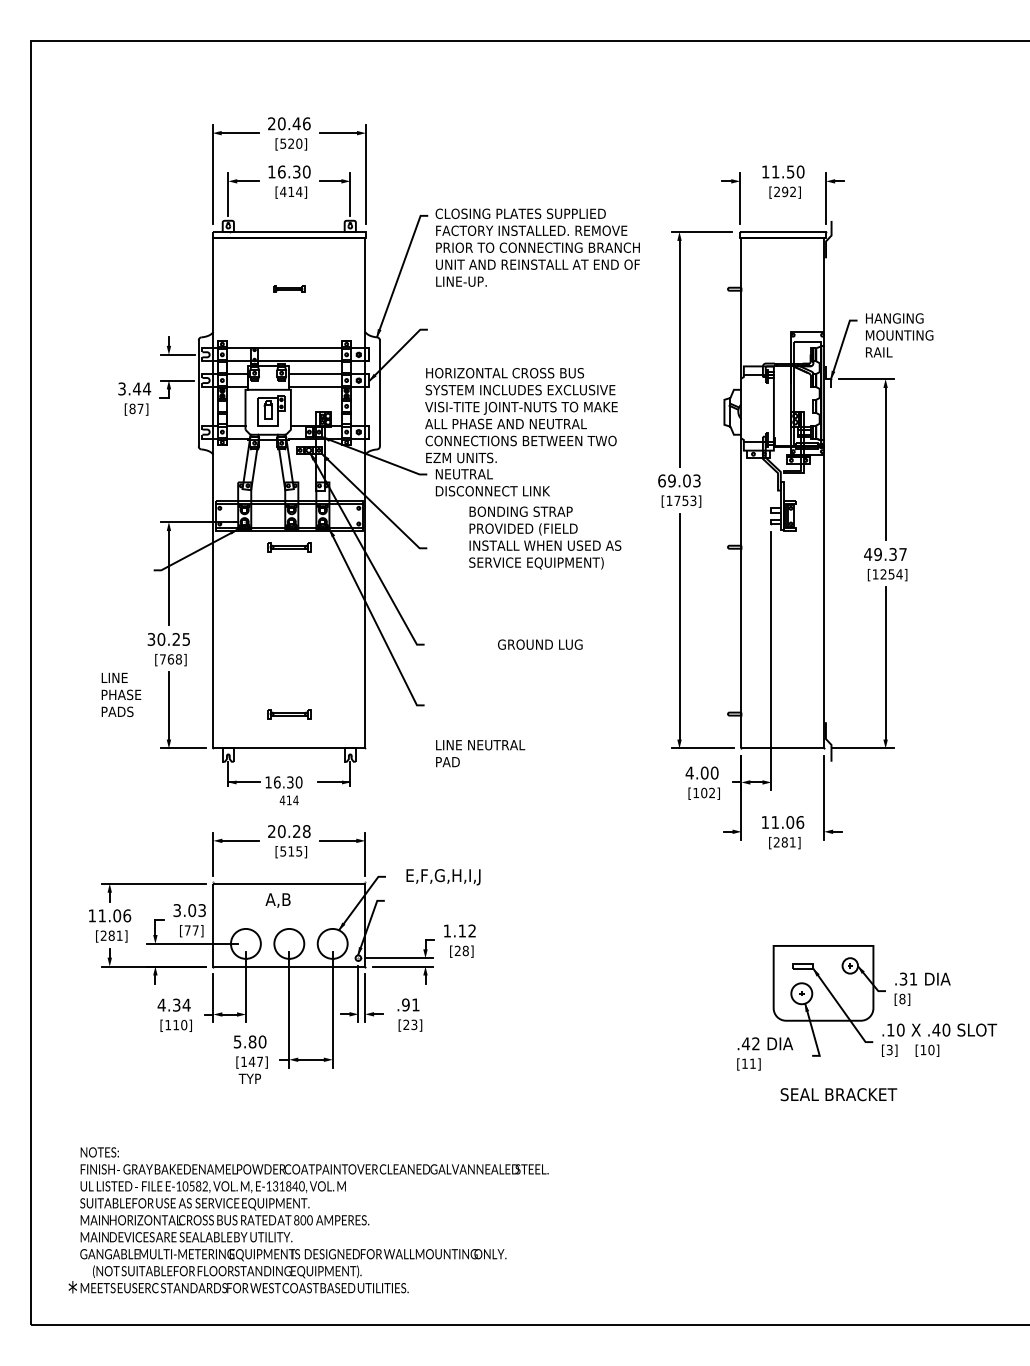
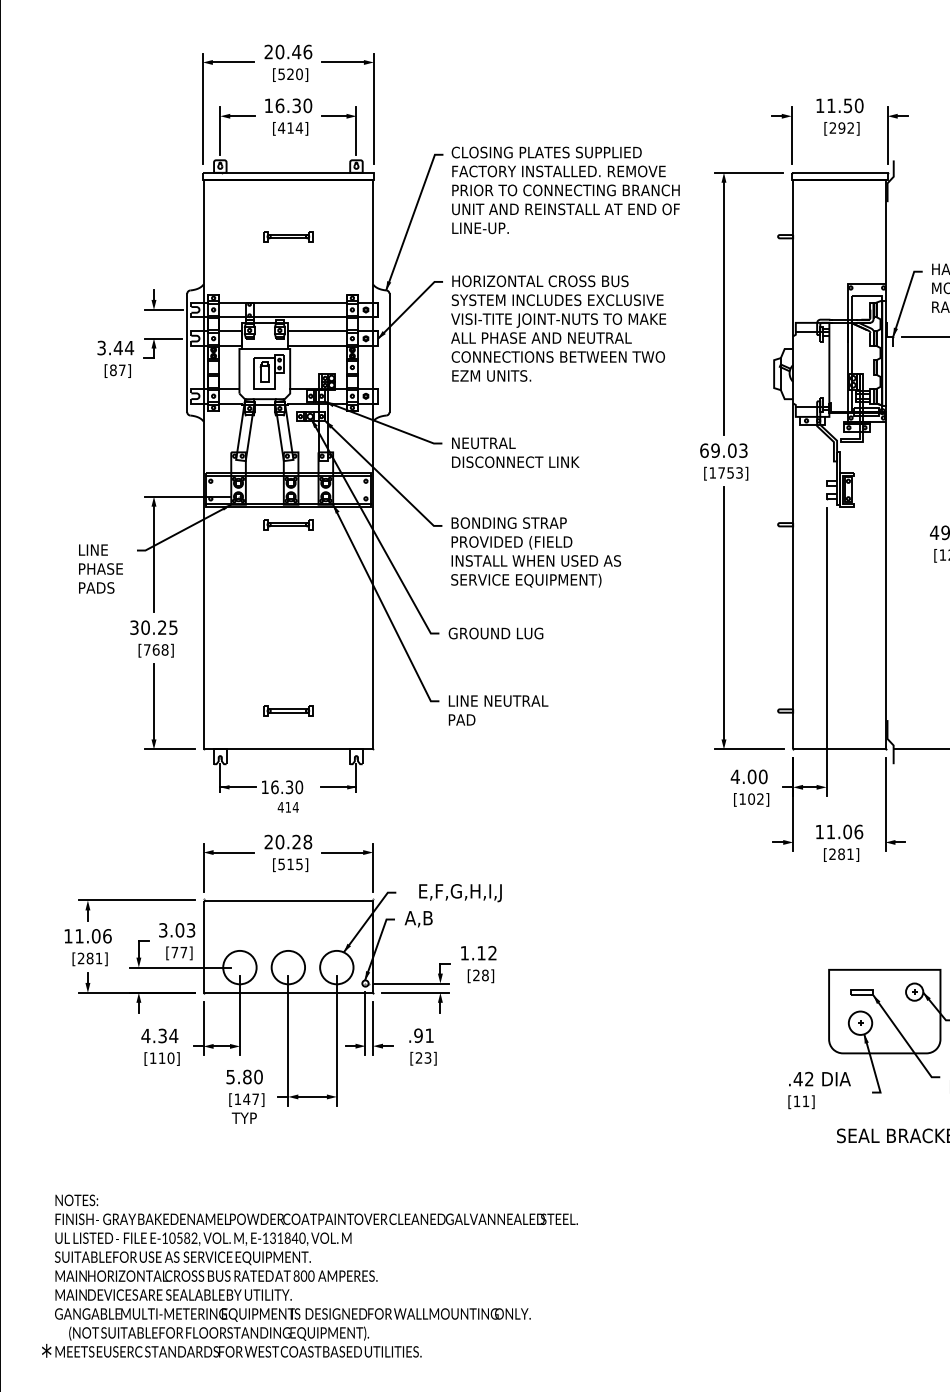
part: (289, 289) -> (288, 237), size x1.43
text: (521, 415) -> (558, 328), moved
text: (545, 537) -> (536, 551), moved
text: (540, 644) -> (496, 633), moved
text: (121, 694) -> (101, 568), moved
text: (480, 753) -> (498, 710), moved
text: (277, 900) -> (418, 919), moved

